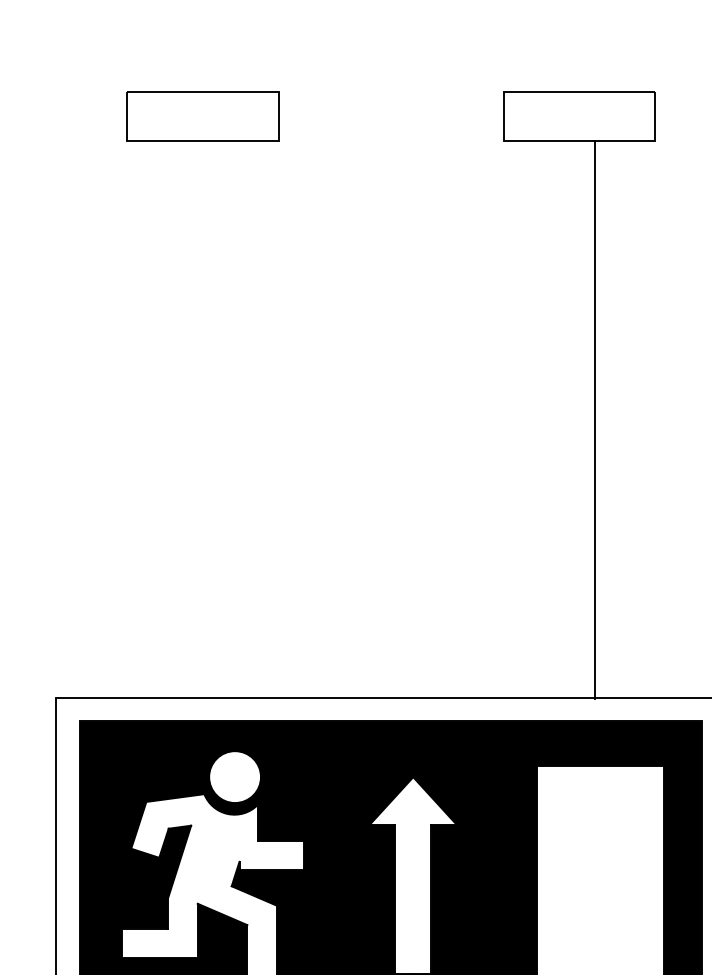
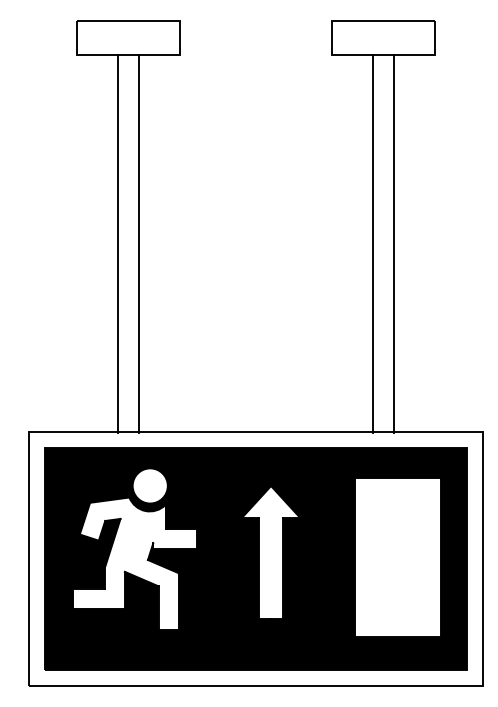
line: (186, 419) -> (117, 243), added
line: (217, 419) -> (138, 243), added
line: (564, 419) -> (373, 243), added

